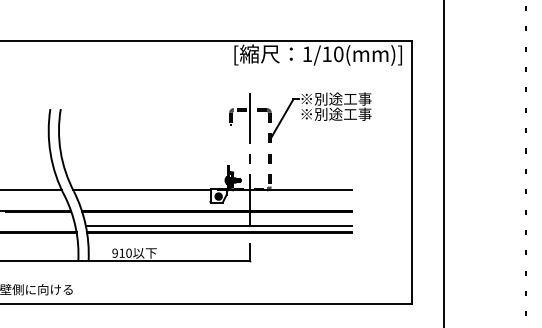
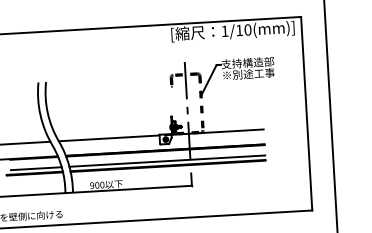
text: (335, 98) -> (247, 62), ※別途工事 -> 支持構造部
line: (40, 225) -> (36, 168), added
text: (121, 252) -> (96, 184), 910 -> 900

